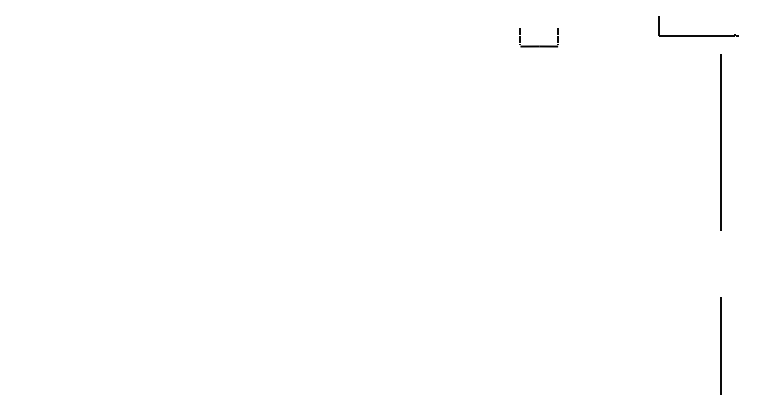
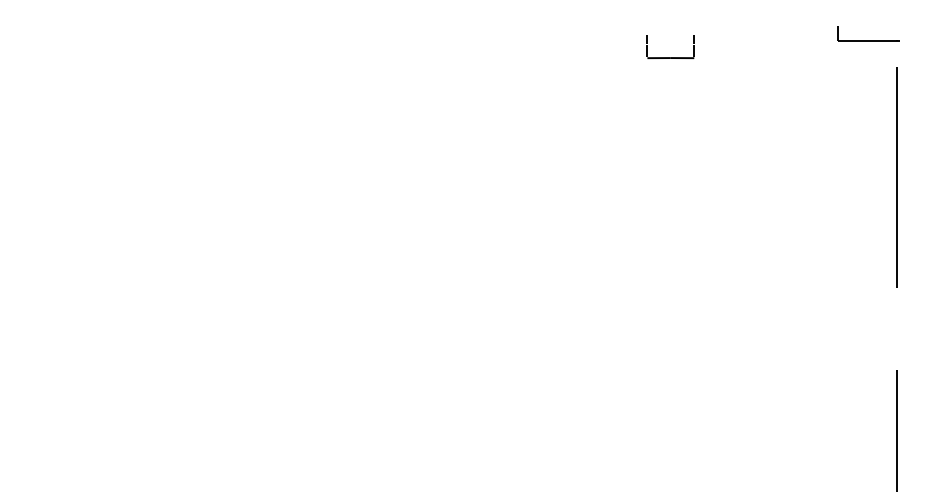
part: (697, 27) -> (867, 34), size x0.62

